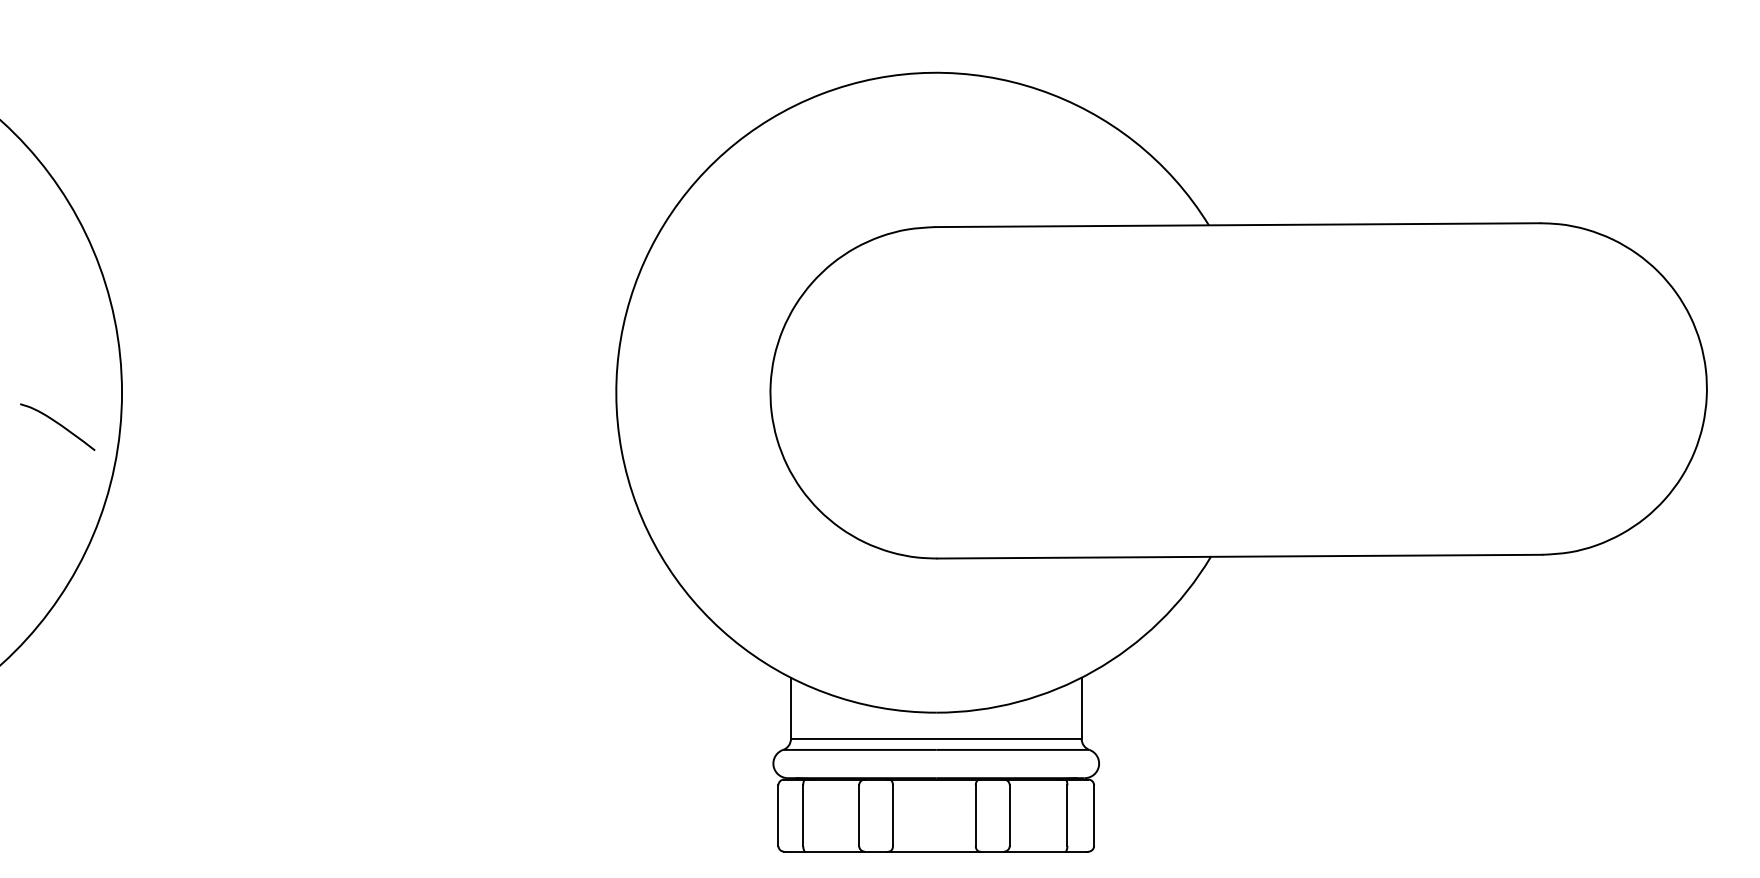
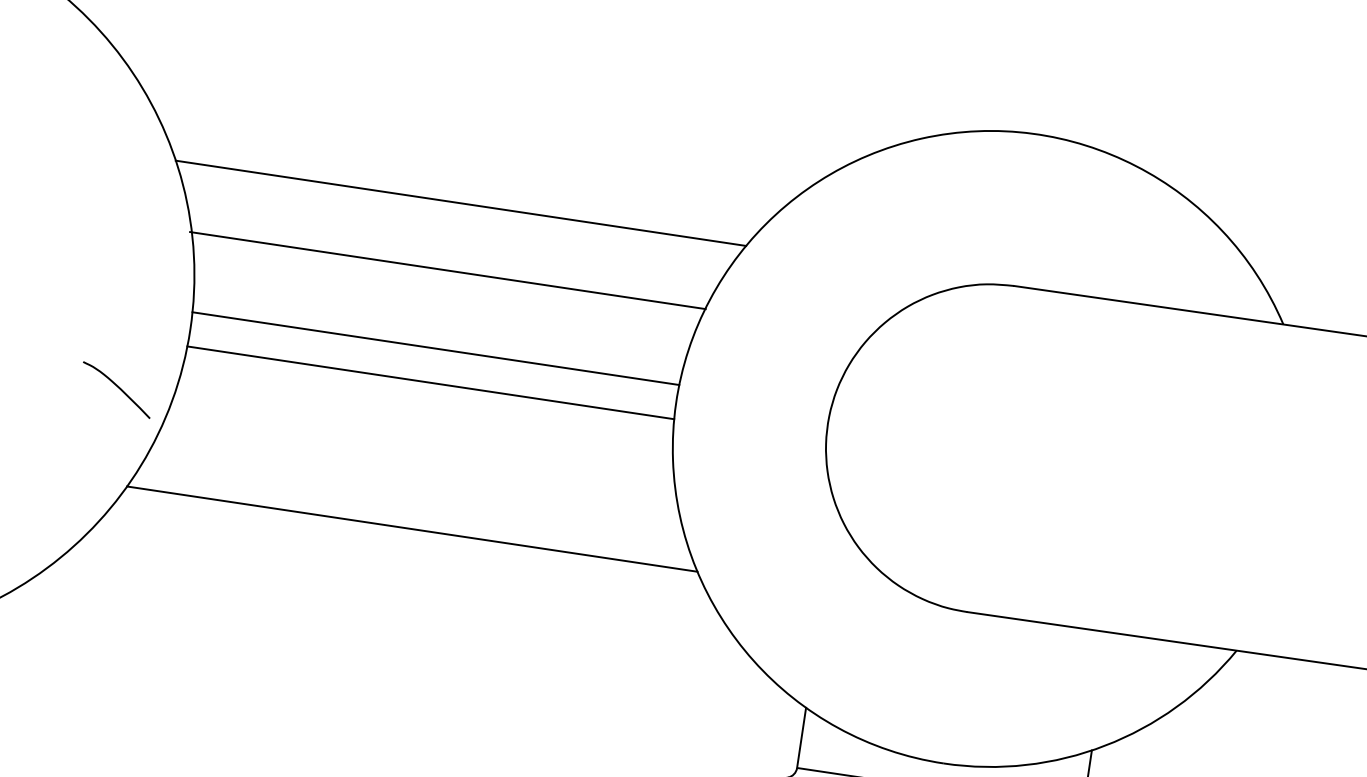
line: (372, 227) -> (460, 203), added
line: (369, 295) -> (447, 270), added
line: (368, 375) -> (435, 348), added
line: (368, 410) -> (430, 383), added
curve: (57, 424) -> (116, 387), moved
line: (372, 558) -> (412, 529), added

